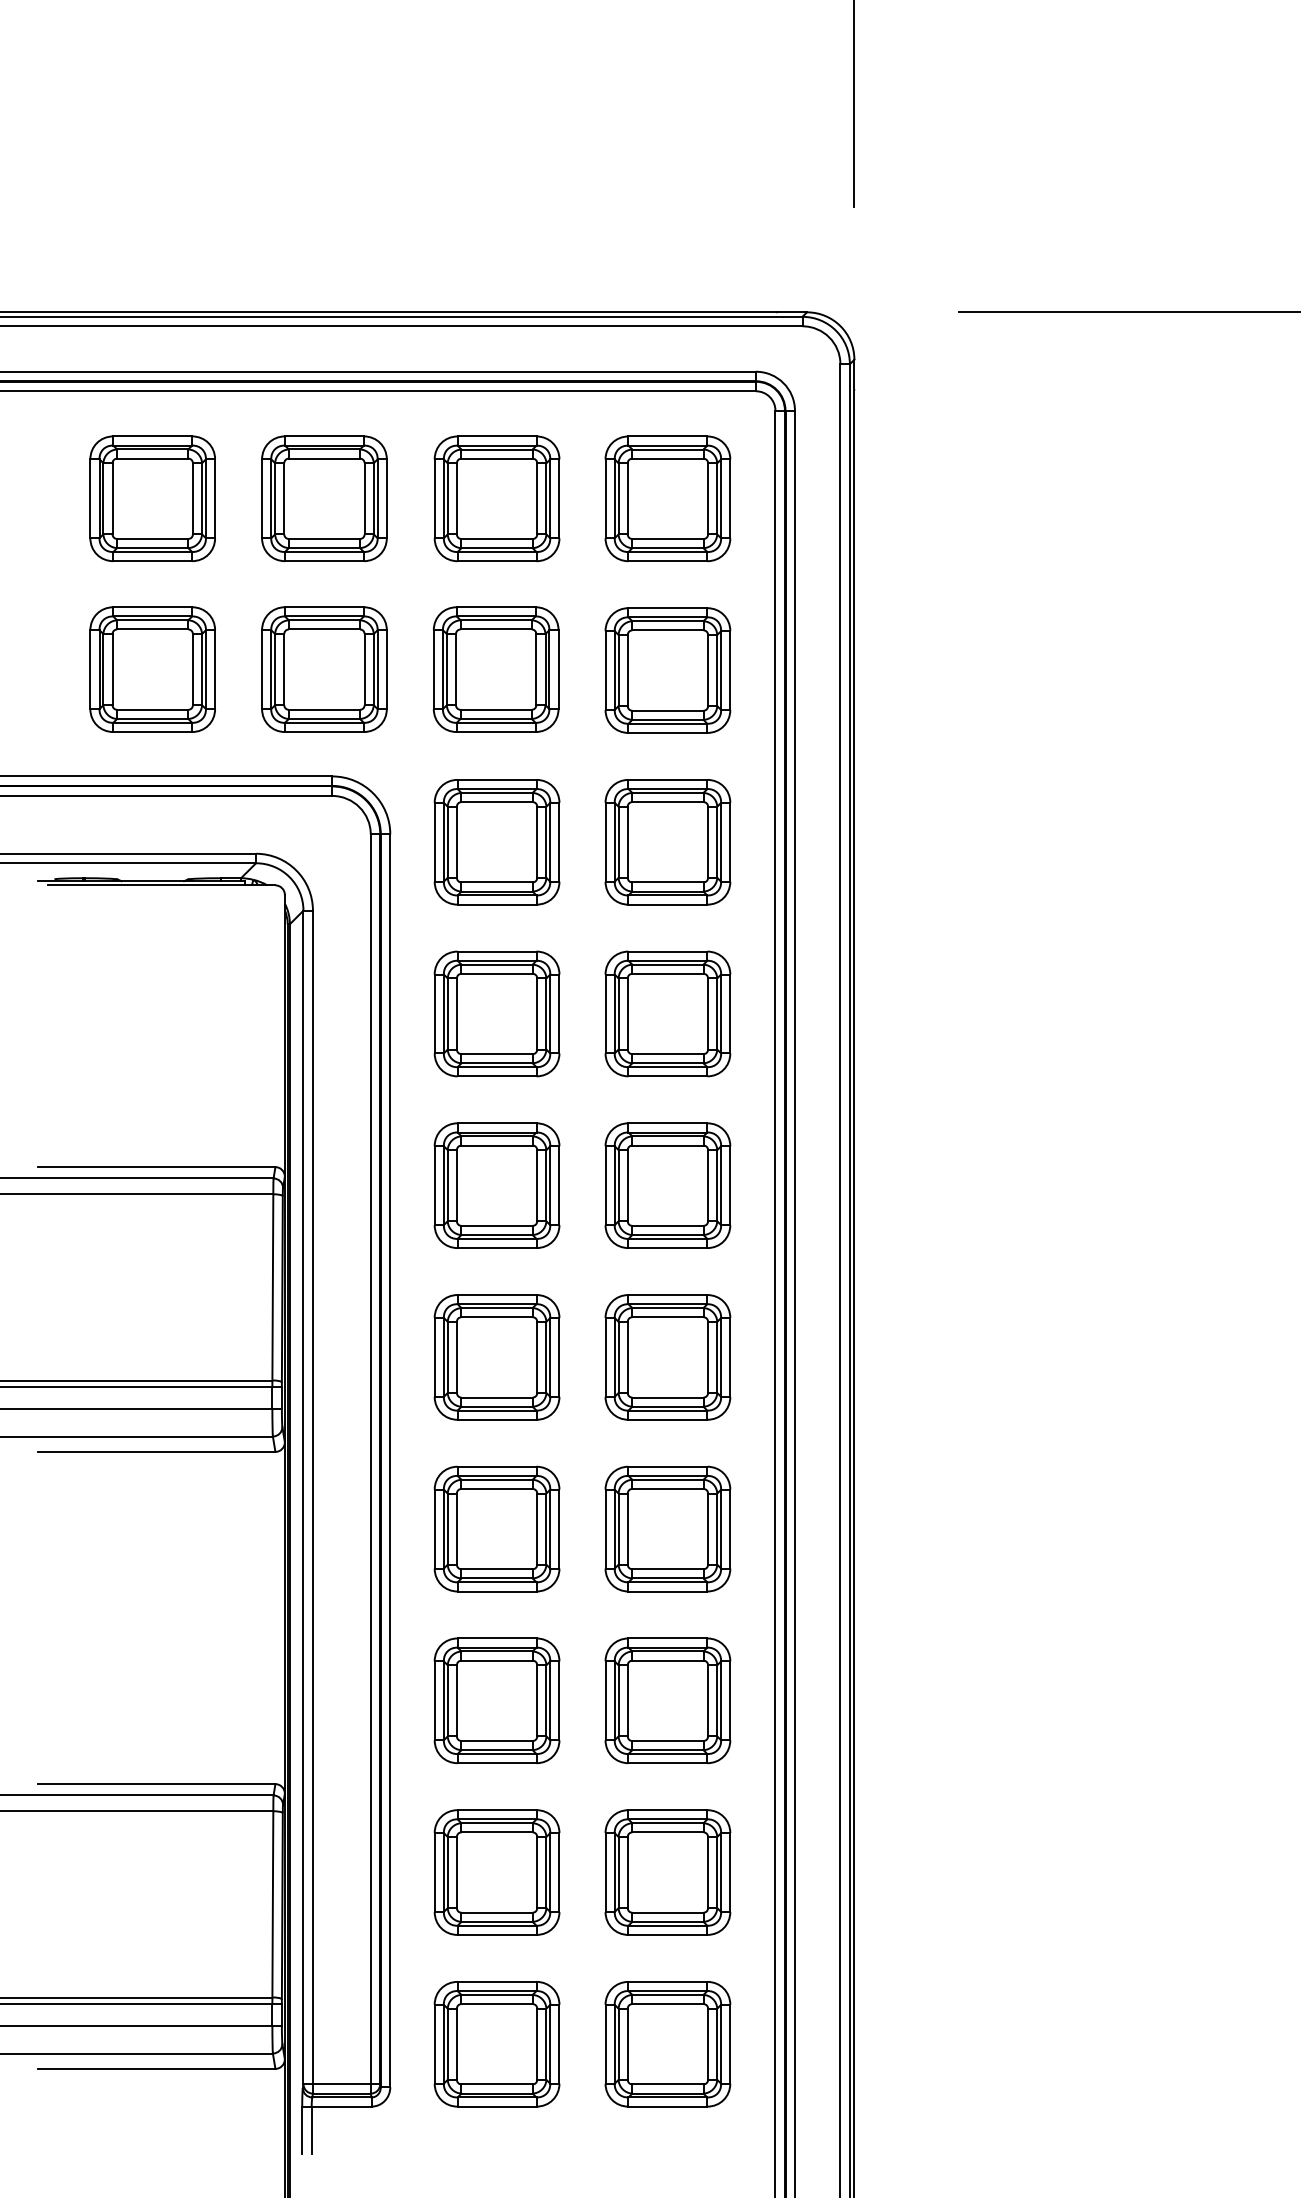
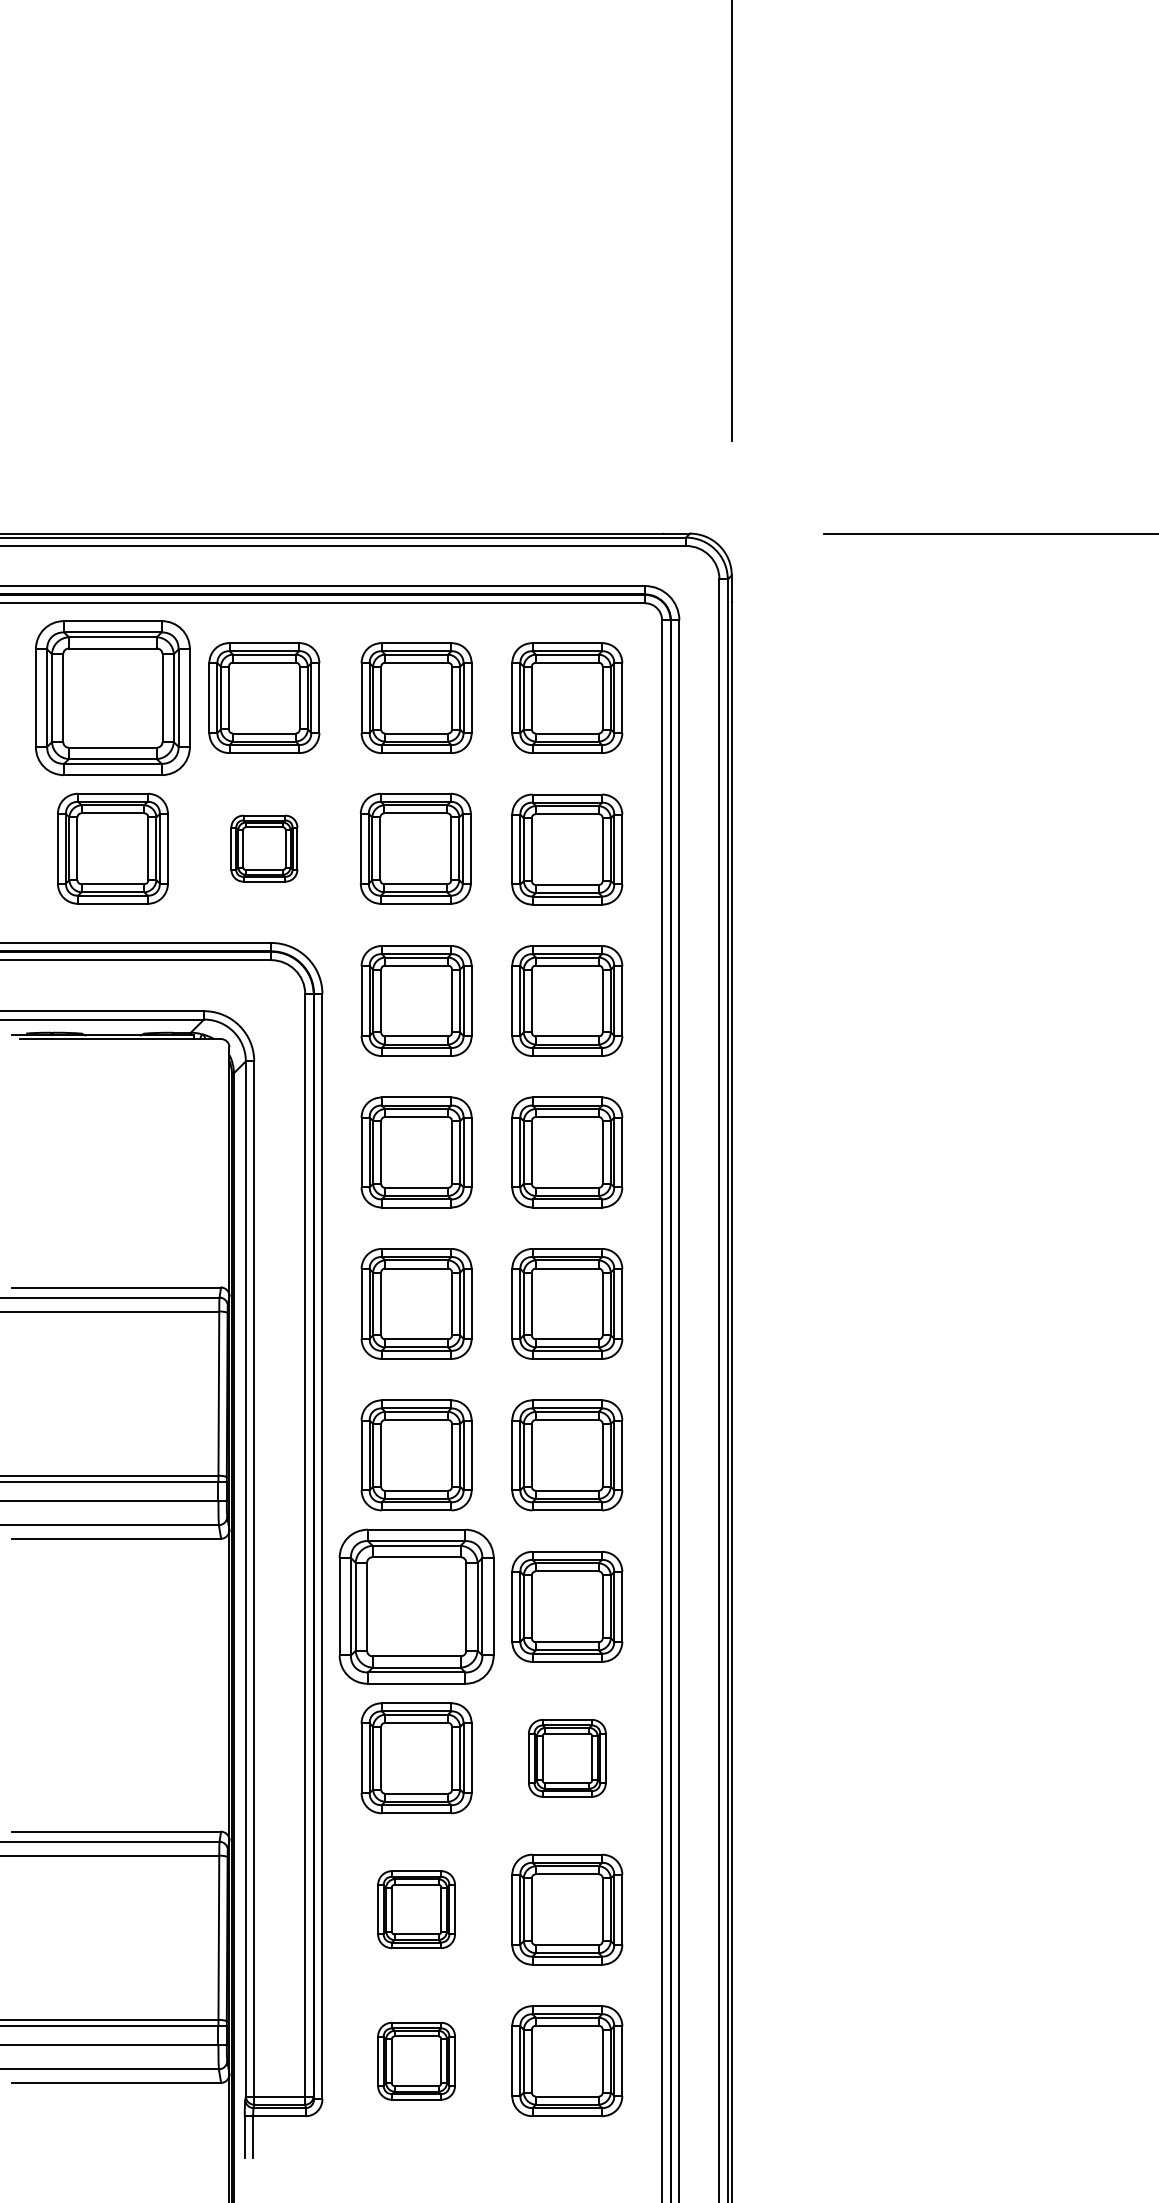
part: (152, 498) -> (112, 697), size x1.4
part: (324, 669) -> (264, 848), size x0.6
part: (496, 1528) -> (416, 1606), size x1.4
part: (668, 1701) -> (567, 1758), size x0.7
part: (496, 1872) -> (416, 1909), size x0.7
part: (496, 2044) -> (416, 2061), size x0.7

